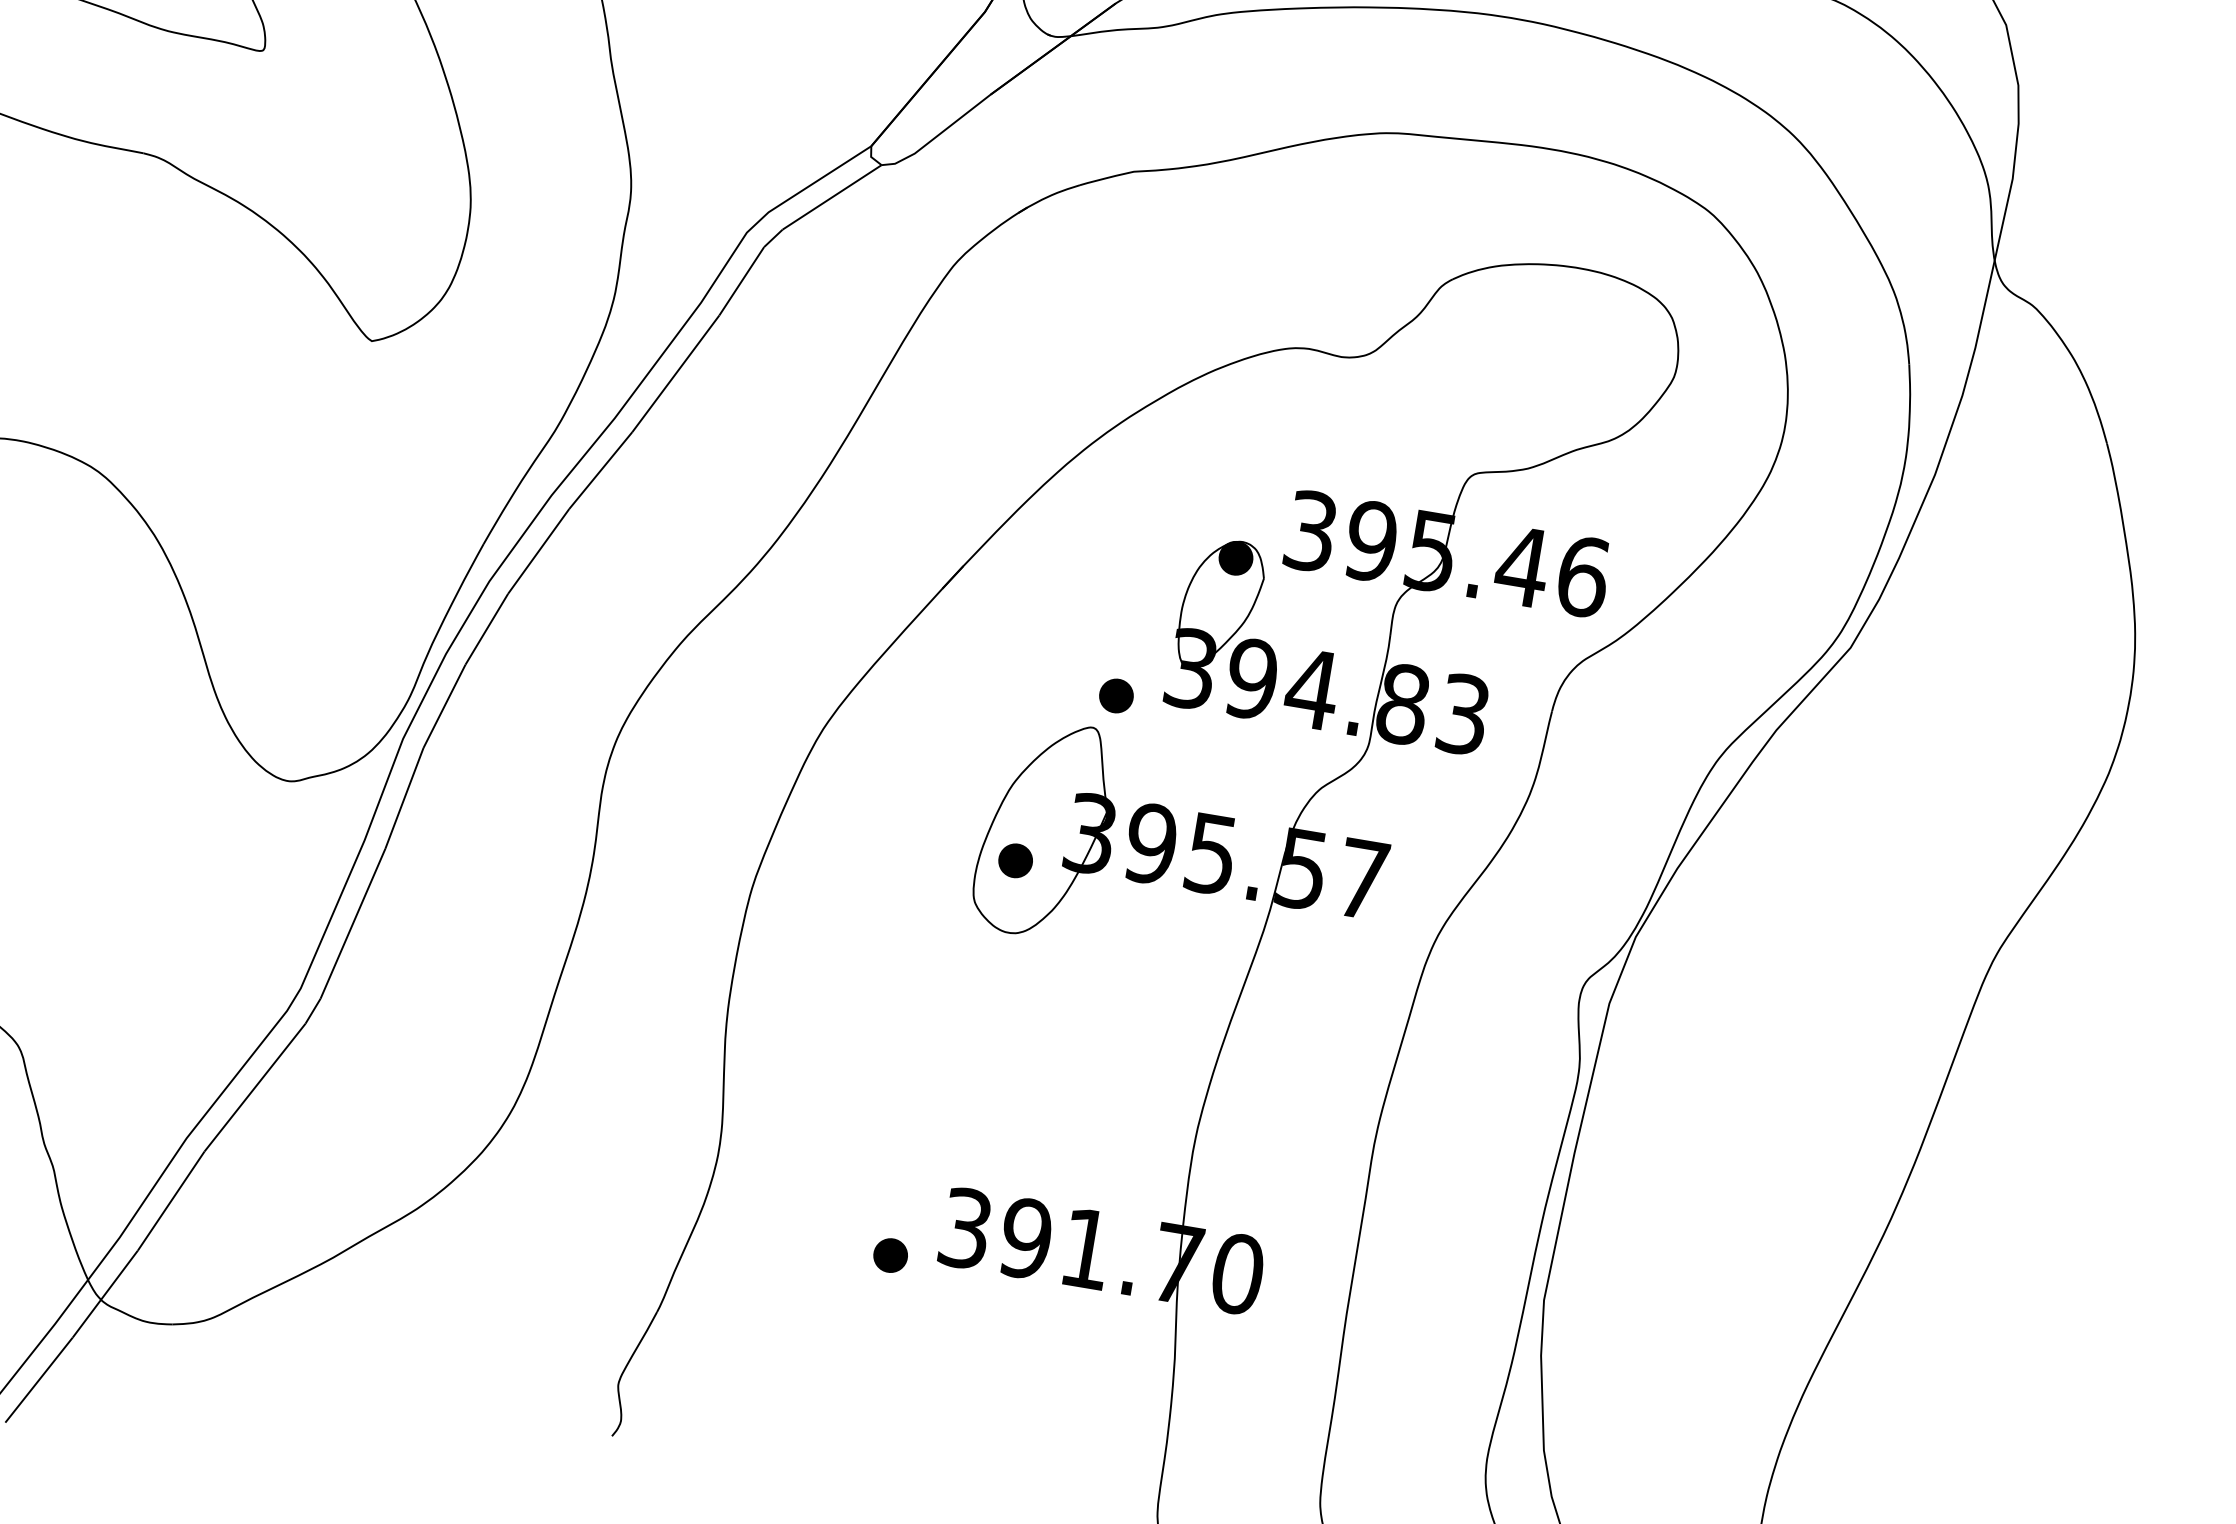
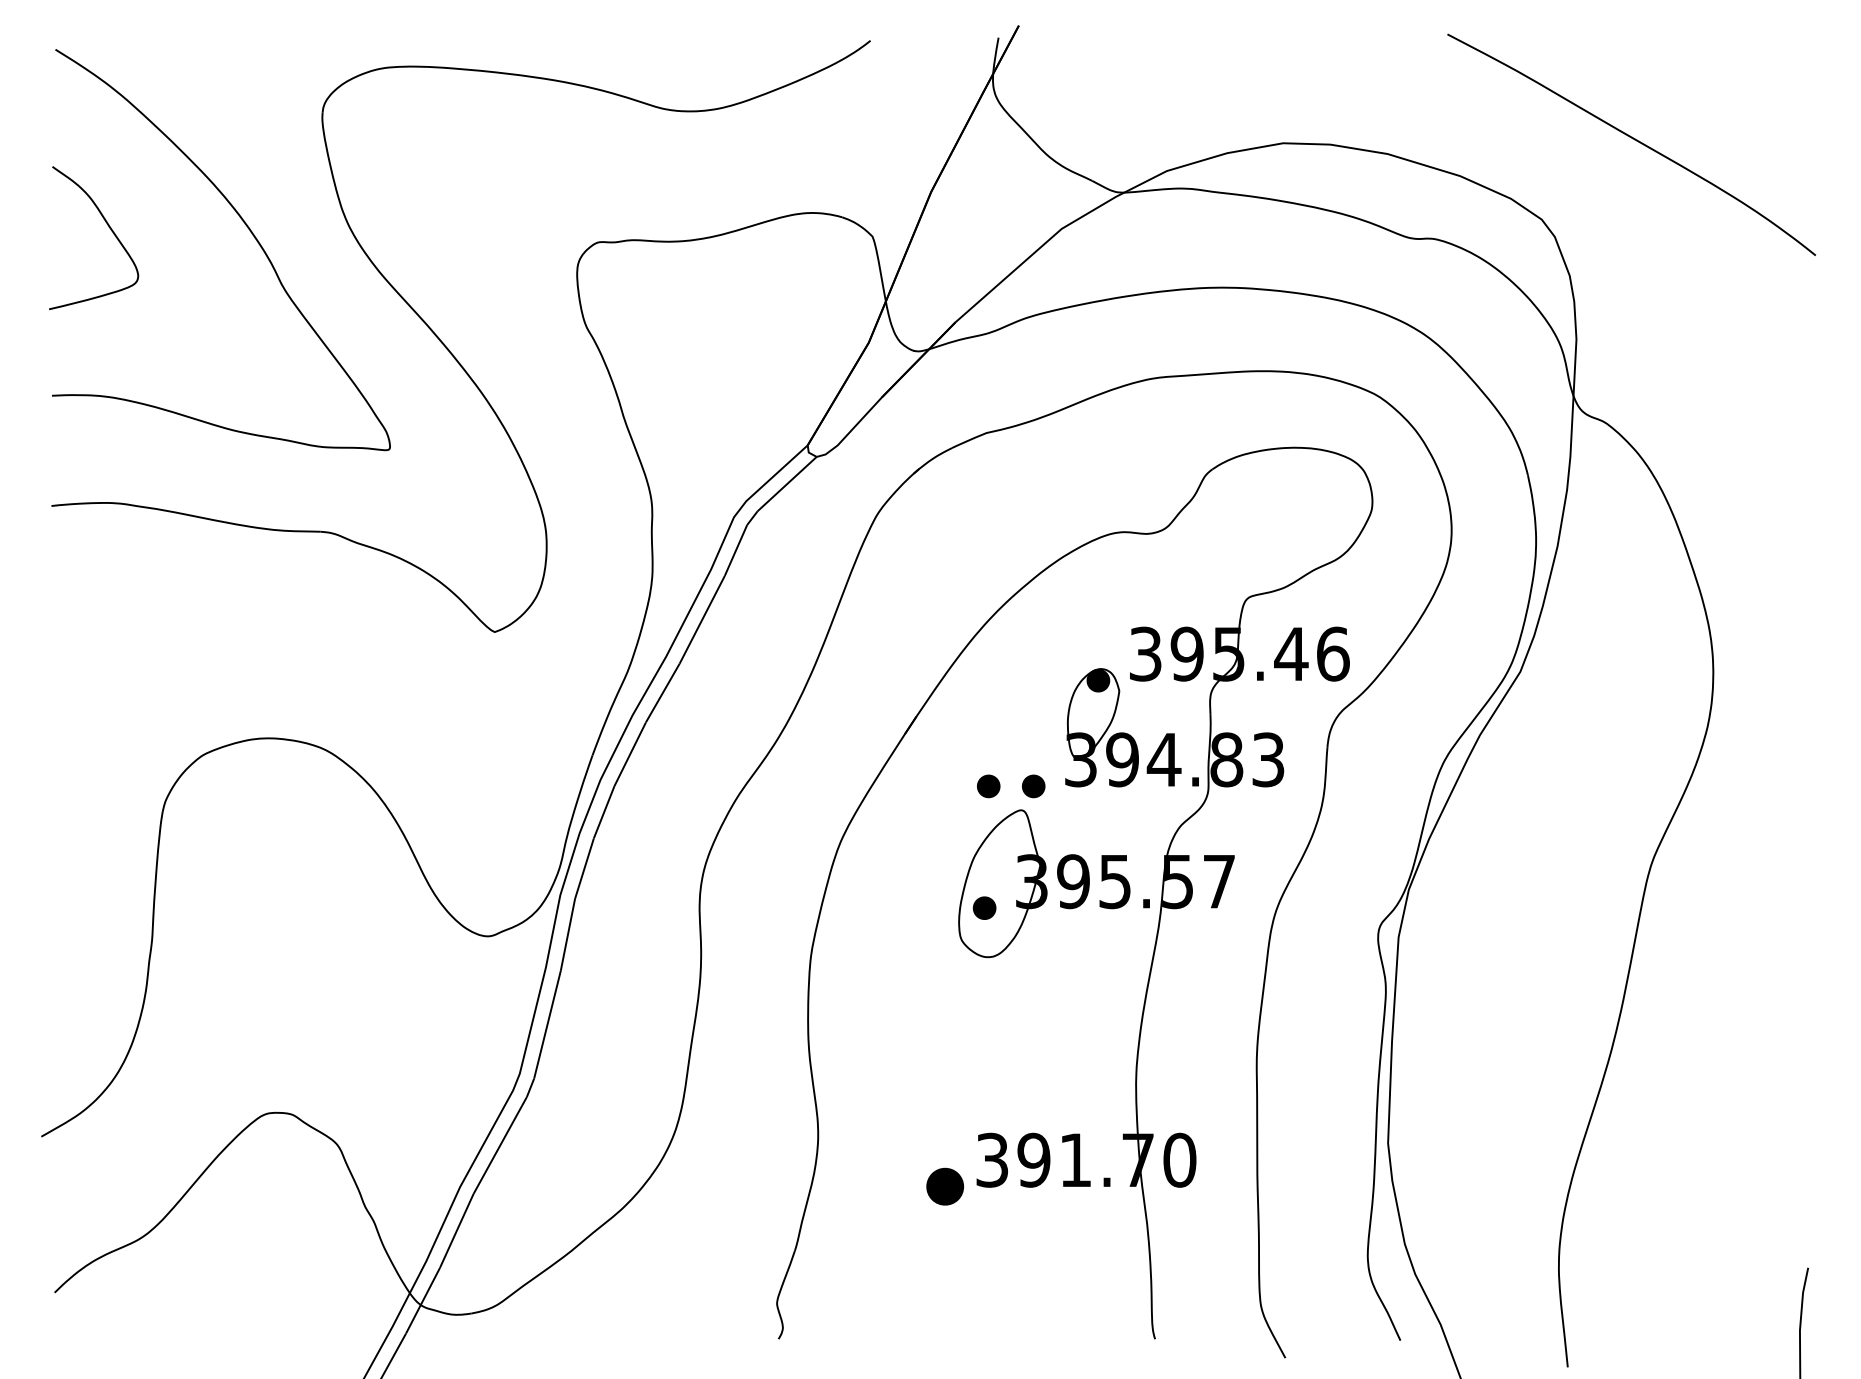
part: (1050, 685) -> (988, 786), added
part: (889, 1254) -> (944, 1186), size x1.6

